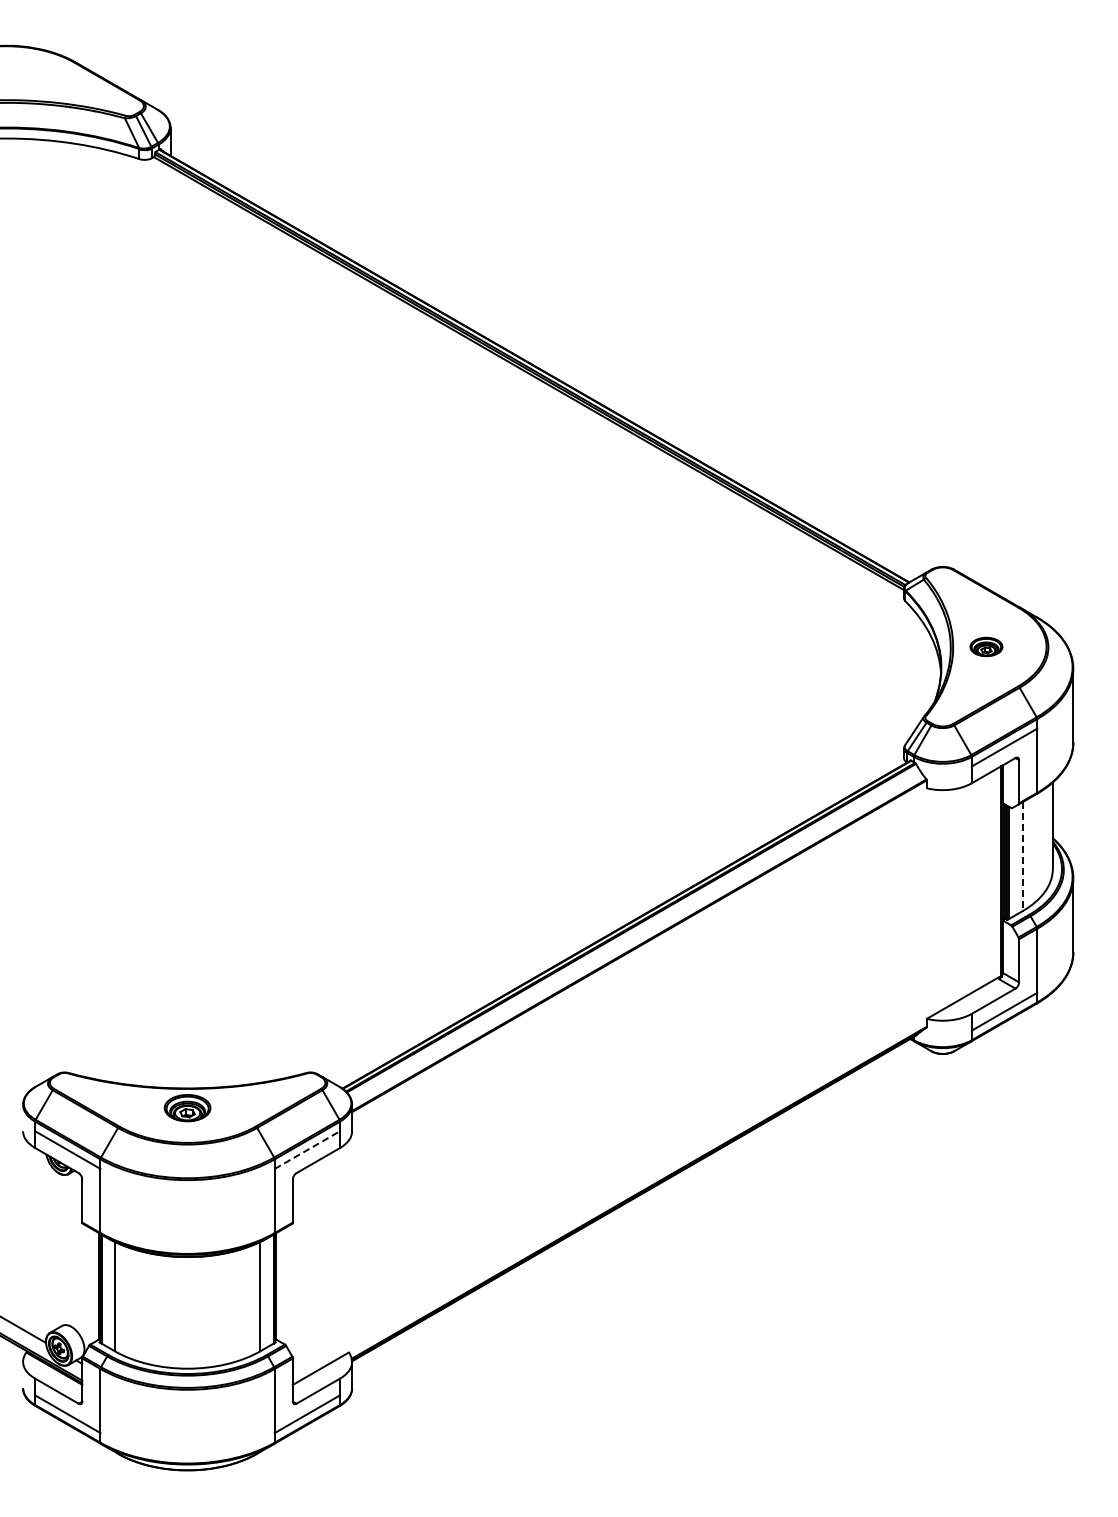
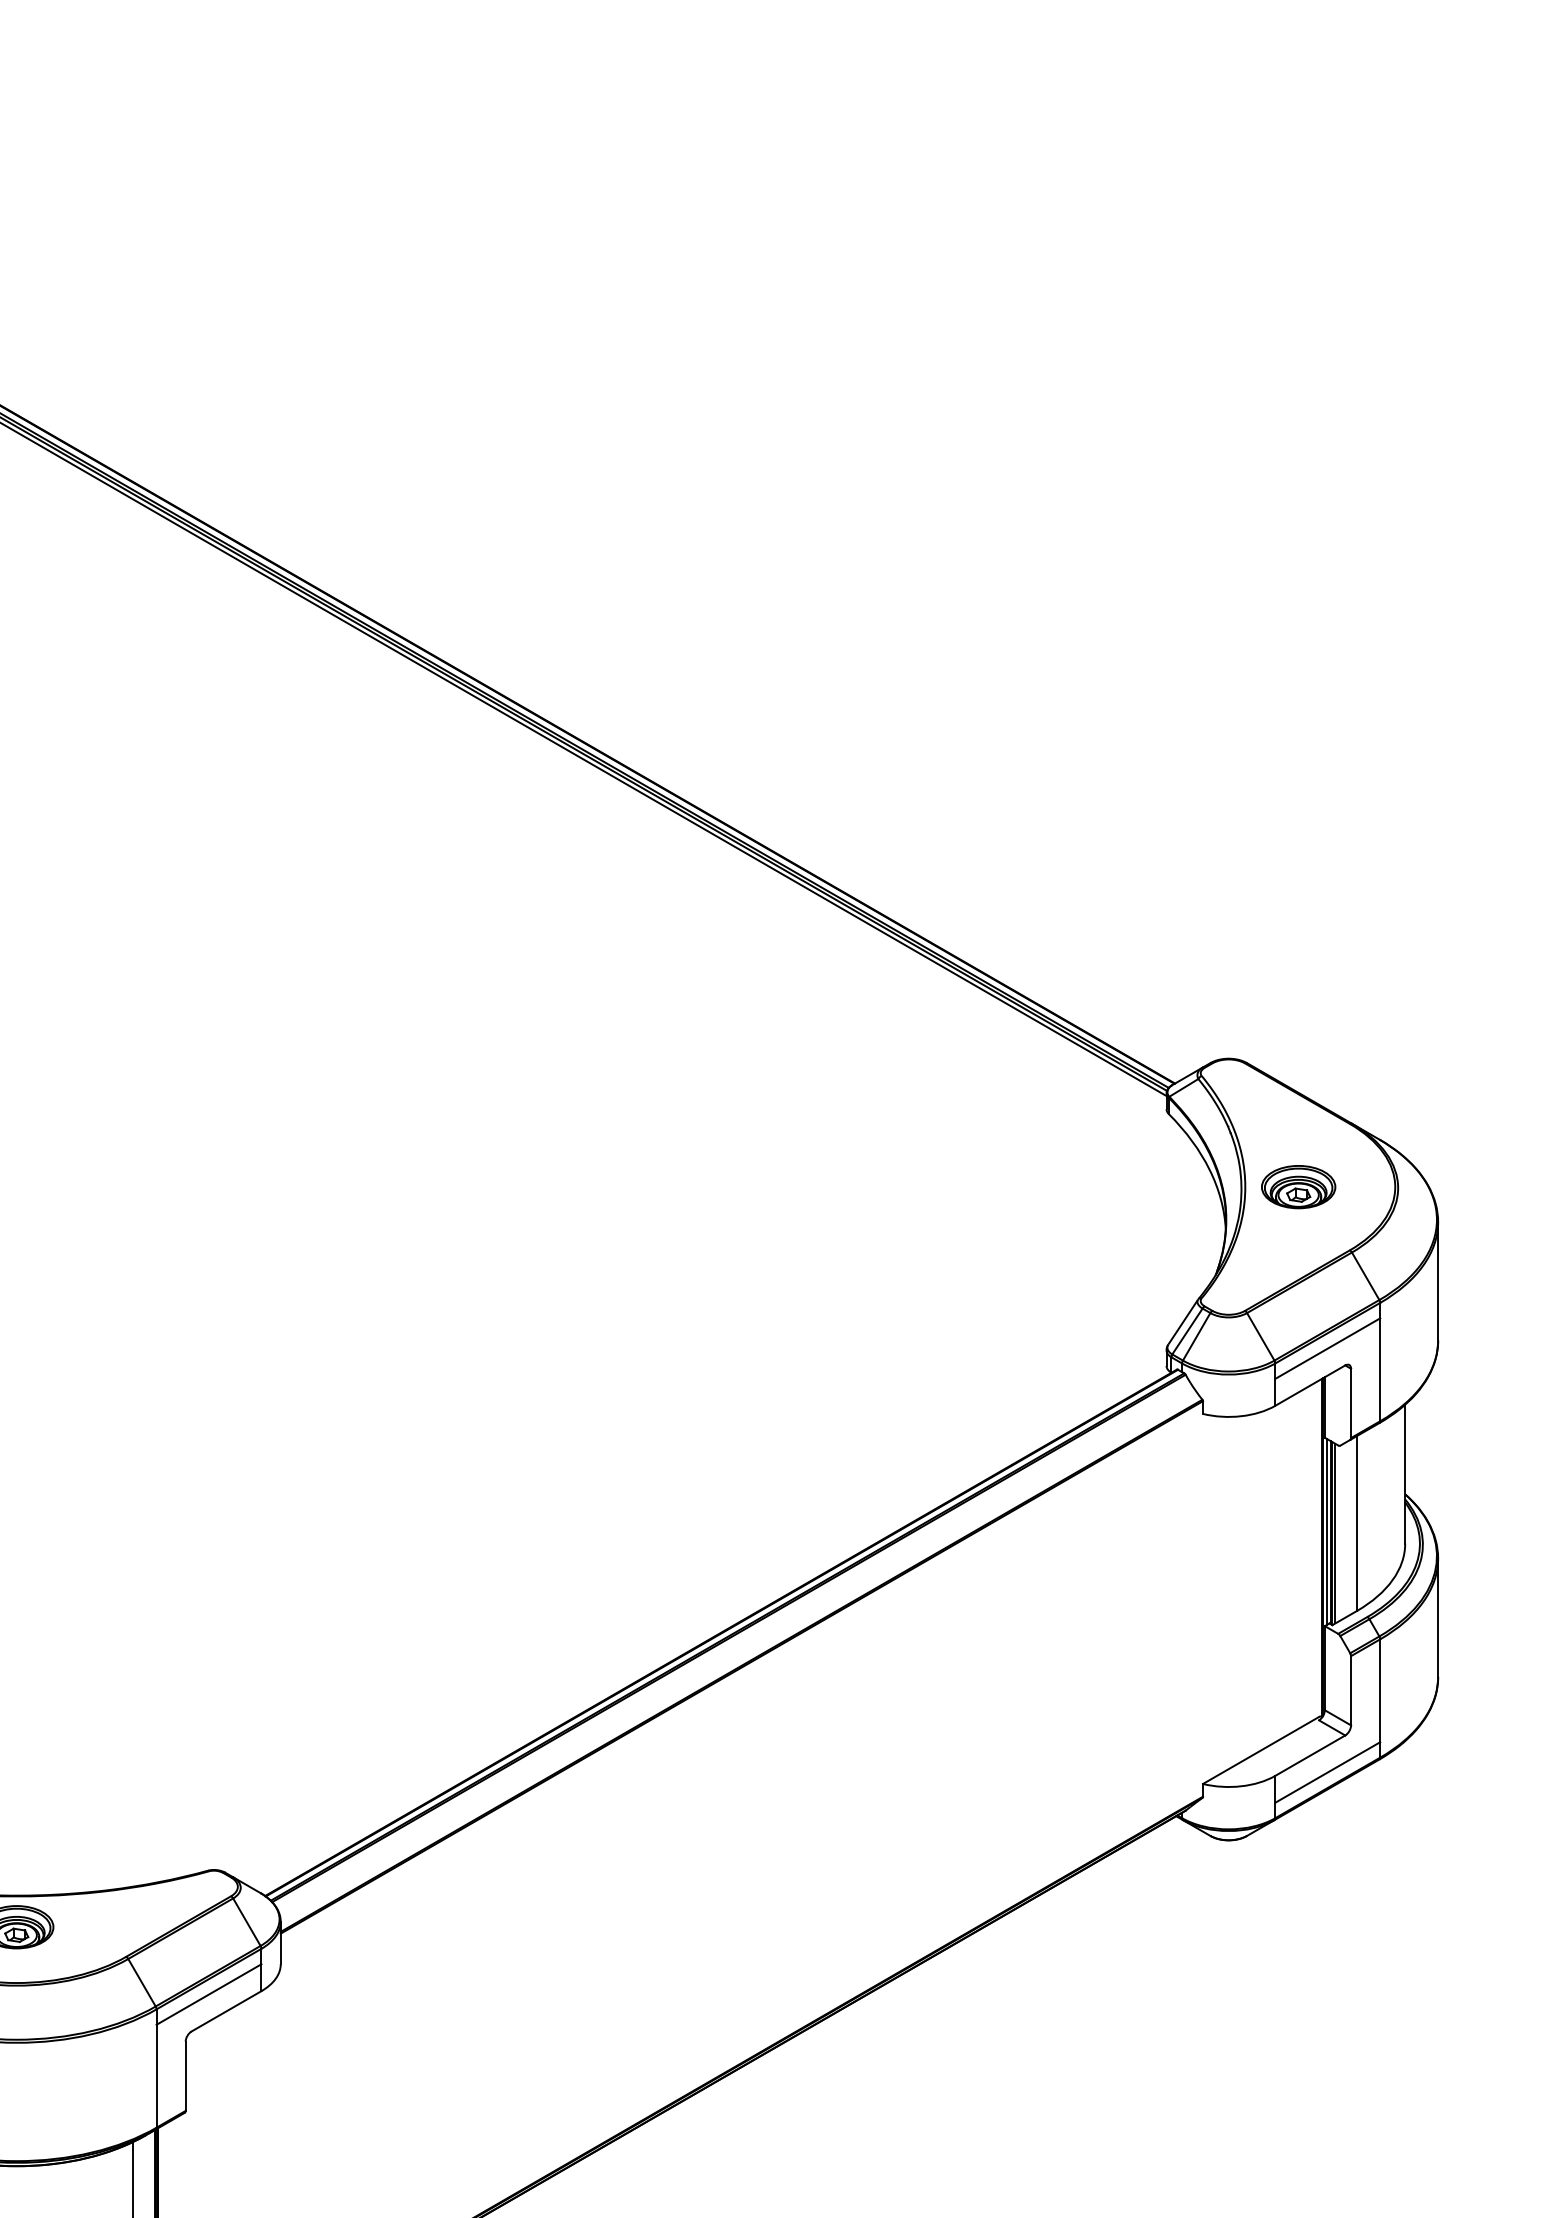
part: (986, 646) -> (1298, 1186), size x1.43
line: (1022, 856) -> (1356, 1523), dashed -> solid
line: (307, 1150) -> (209, 1995), dashed -> solid

